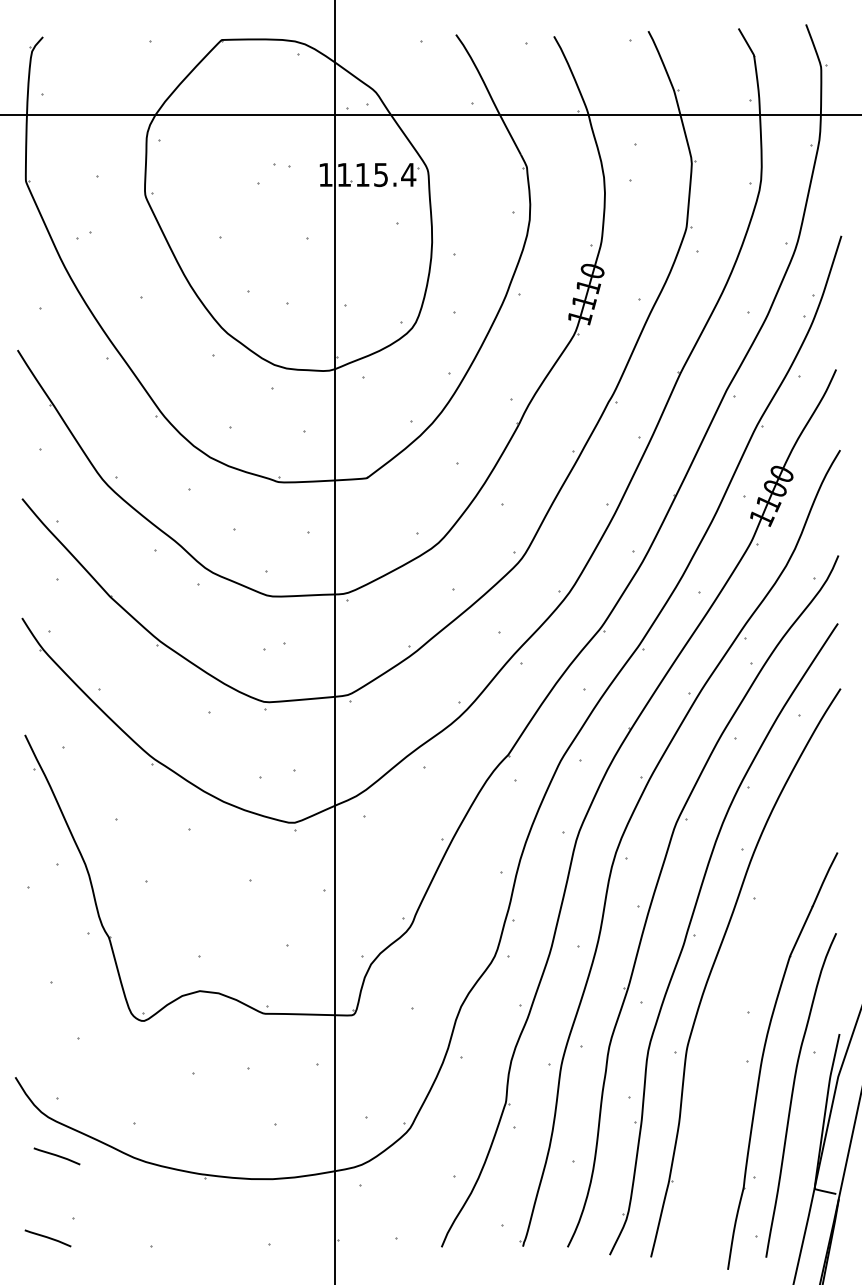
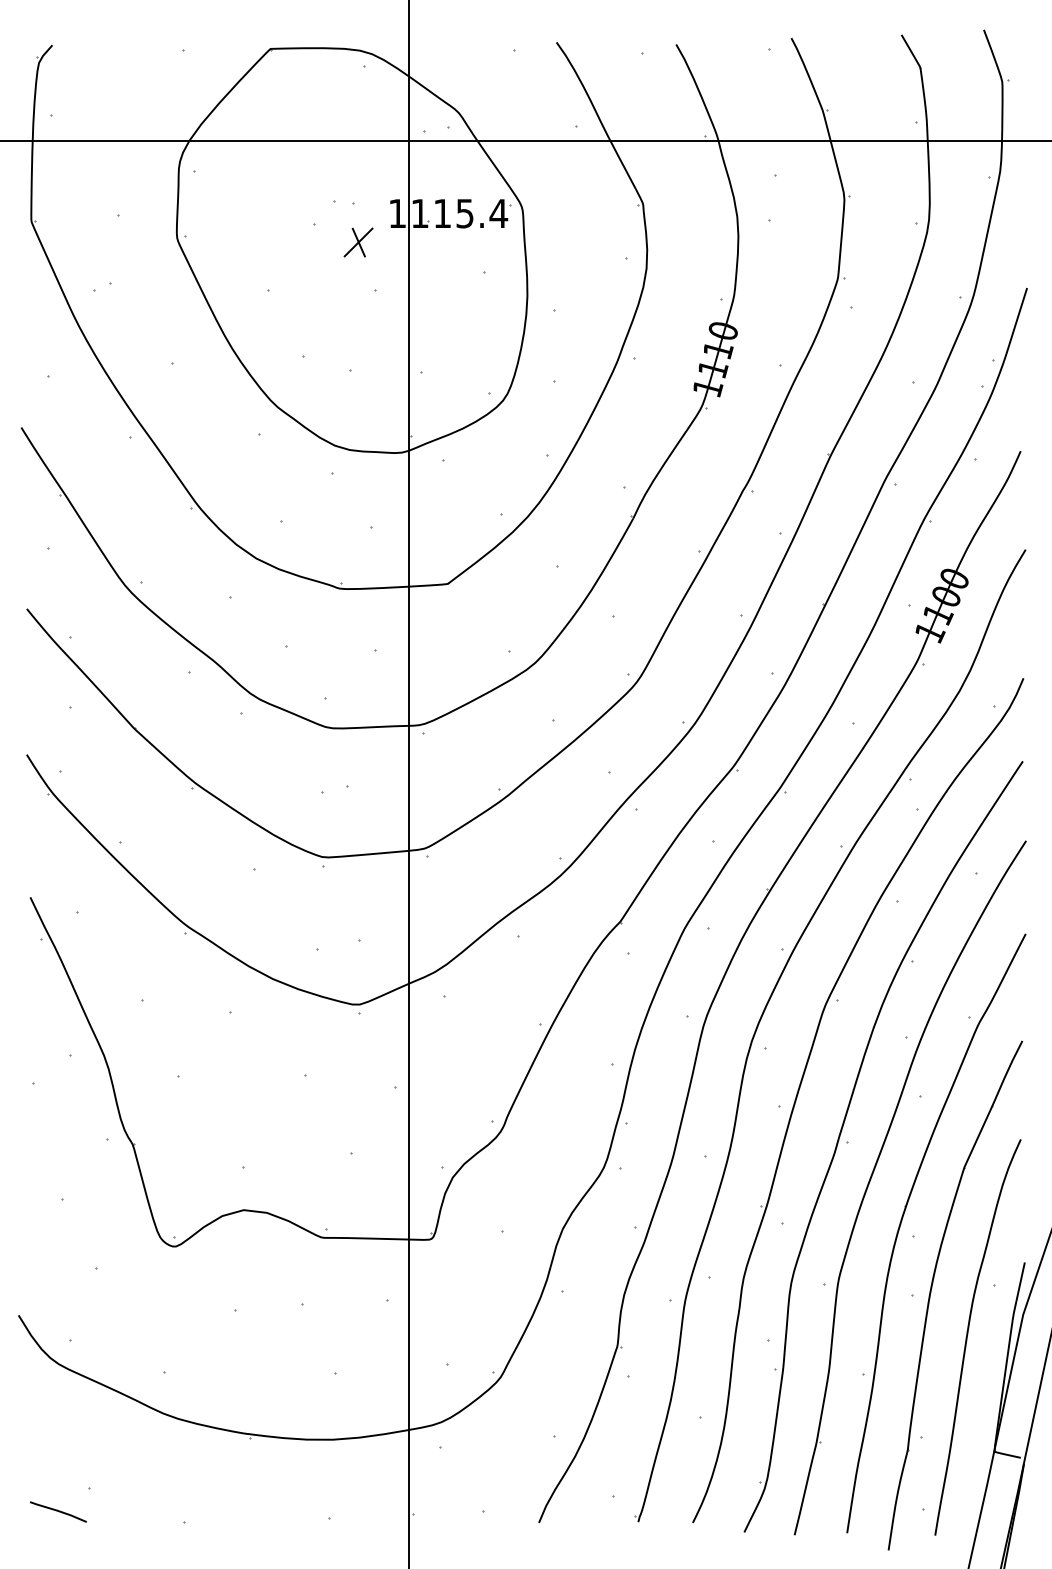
part: (293, 198) -> (358, 242), added
part: (739, 1000) -> (902, 1221), added
line: (56, 1156) -> (68, 1412), removed

